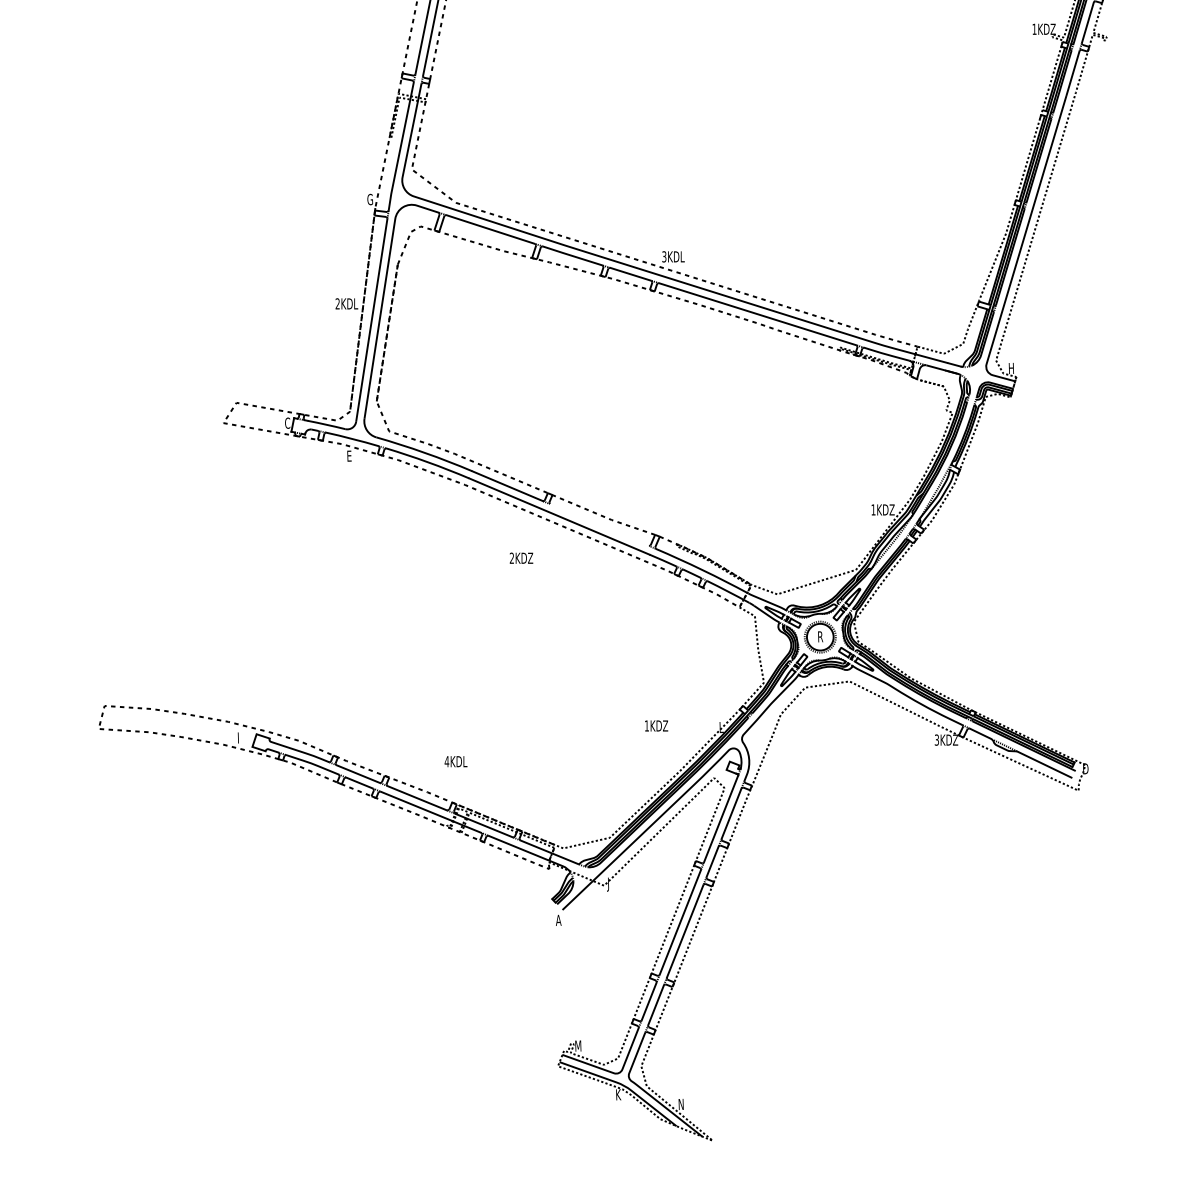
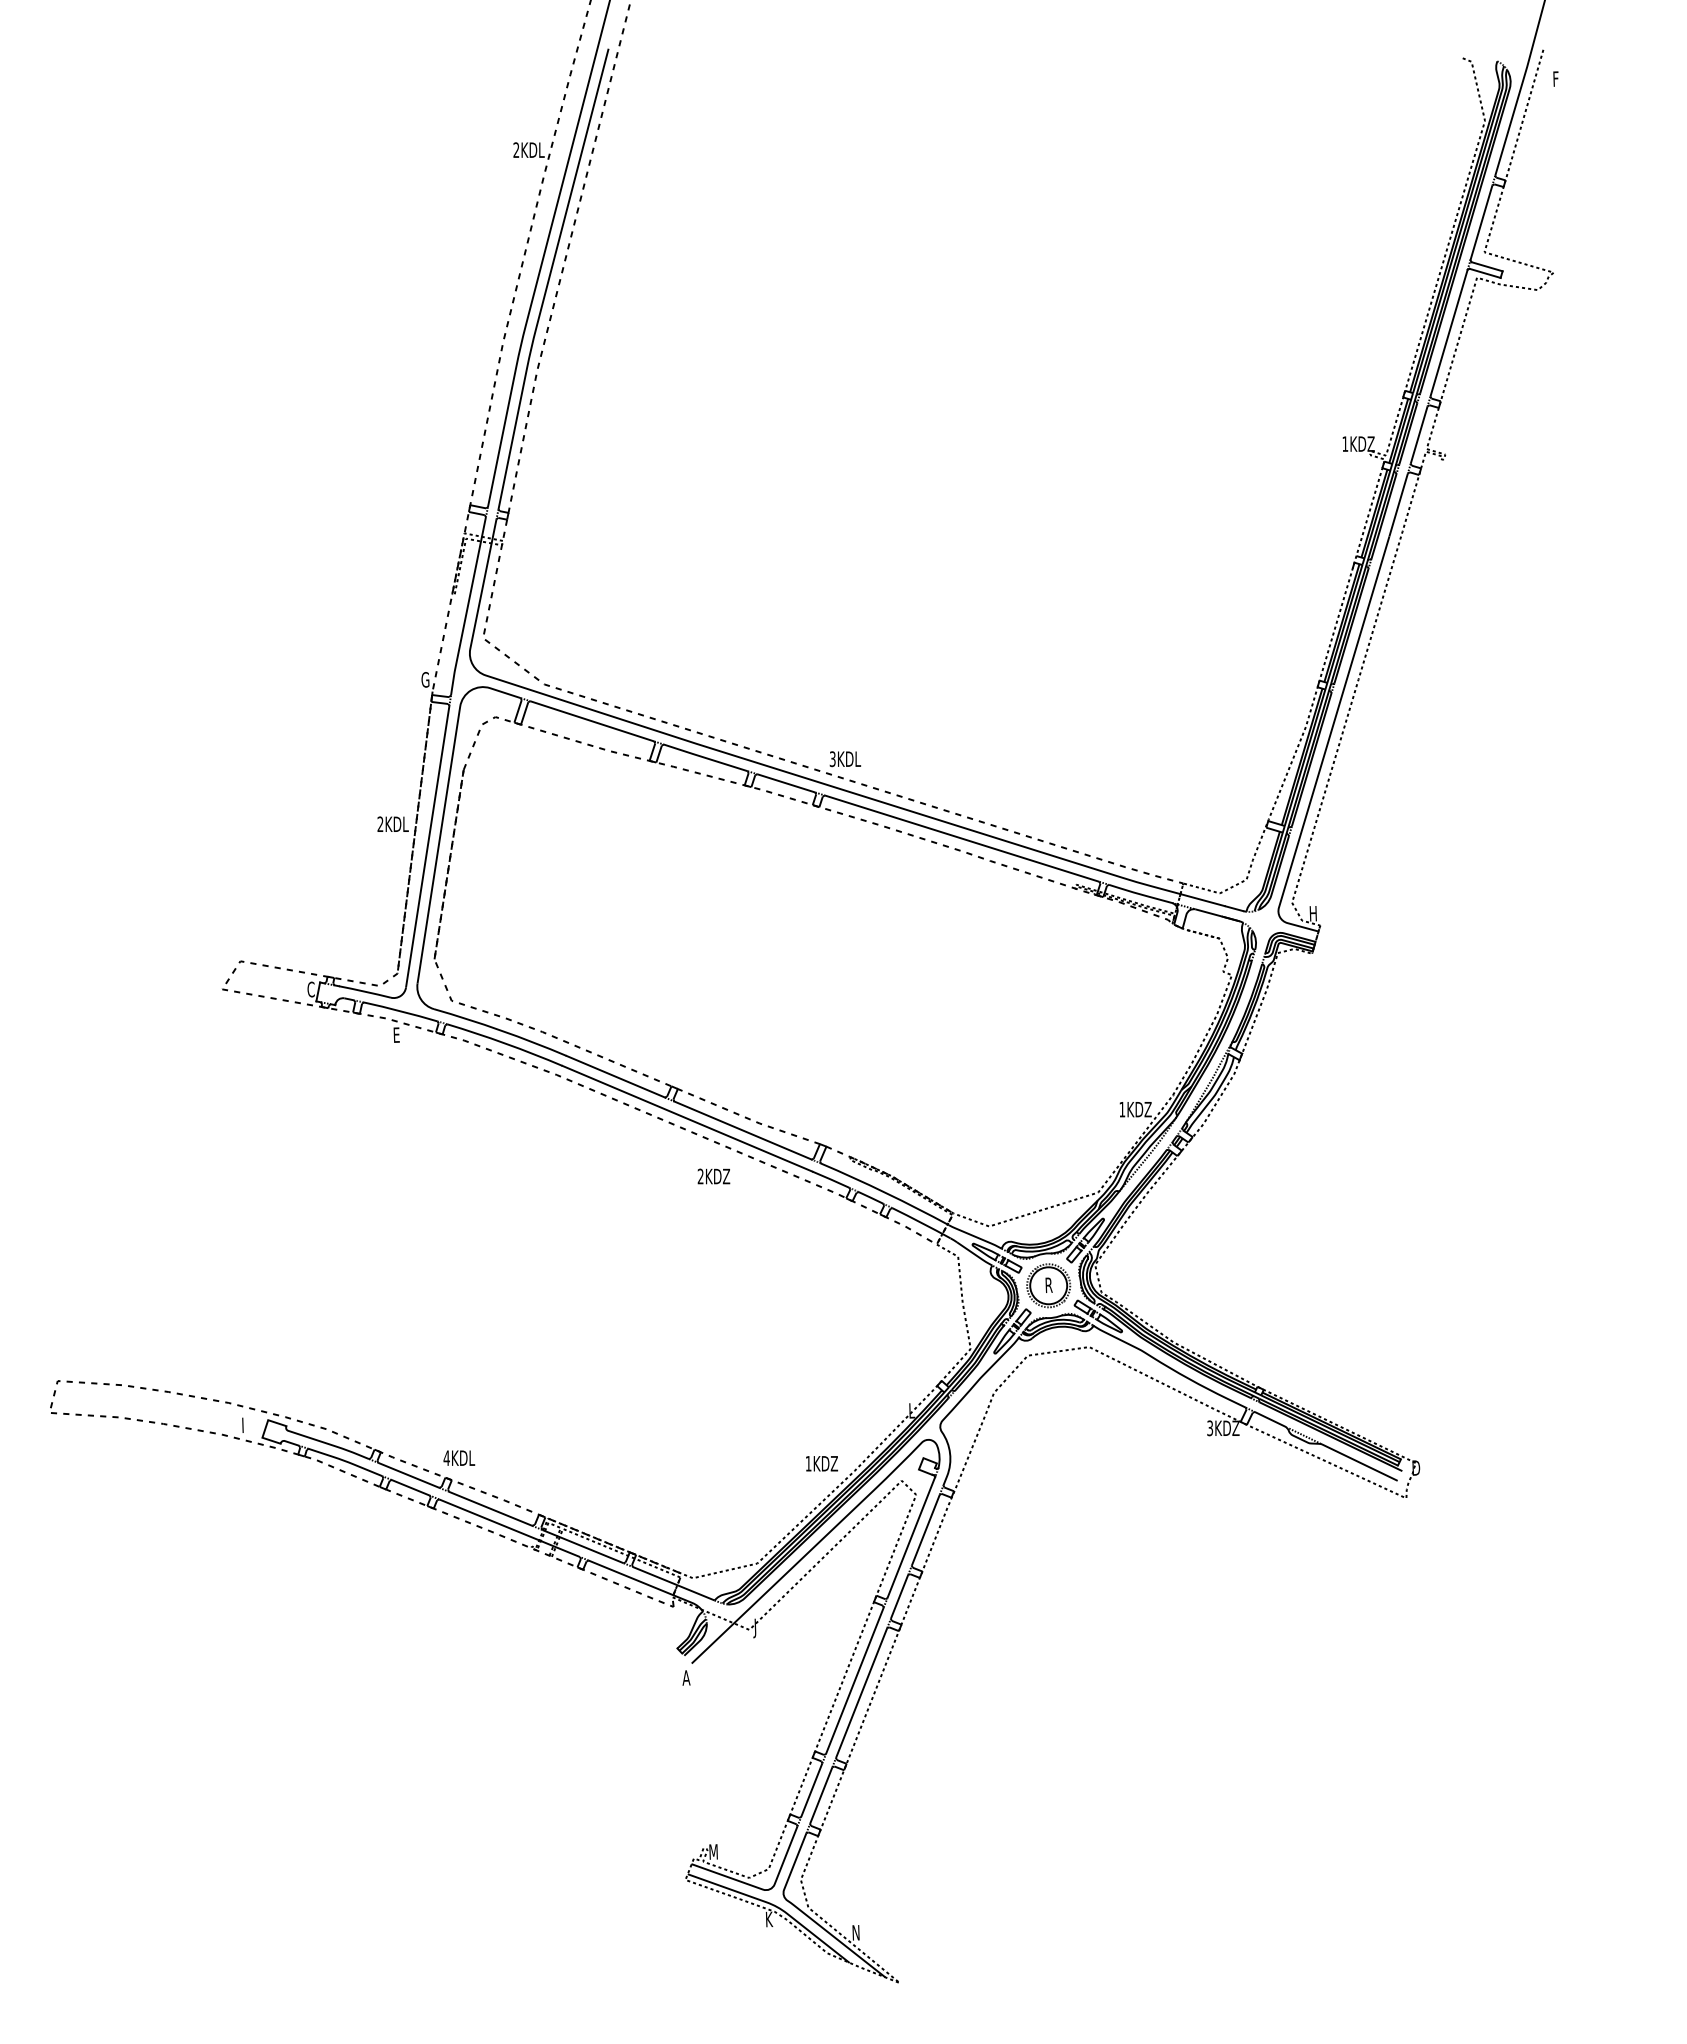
line: (599, 525) -> (742, 1130), added
text: (521, 558) -> (713, 1176), moved
text: (656, 725) -> (821, 1463), moved
text: (456, 761) -> (459, 1457), moved

